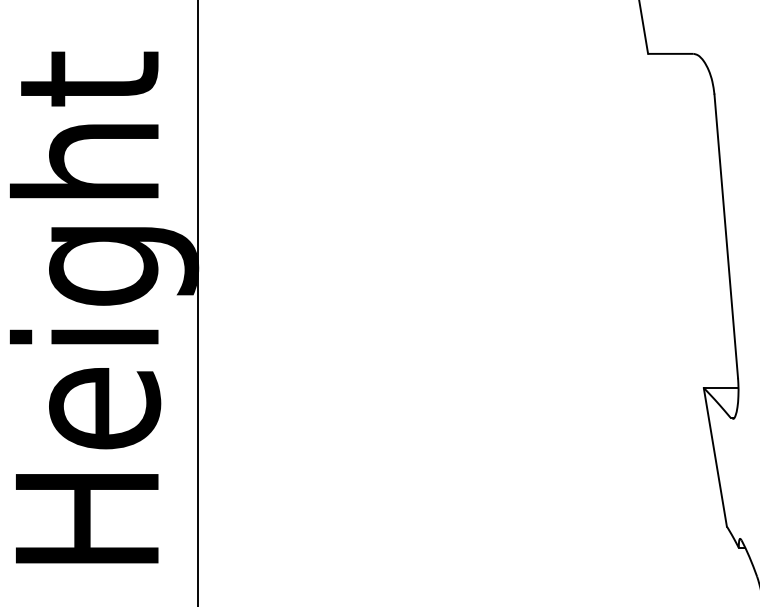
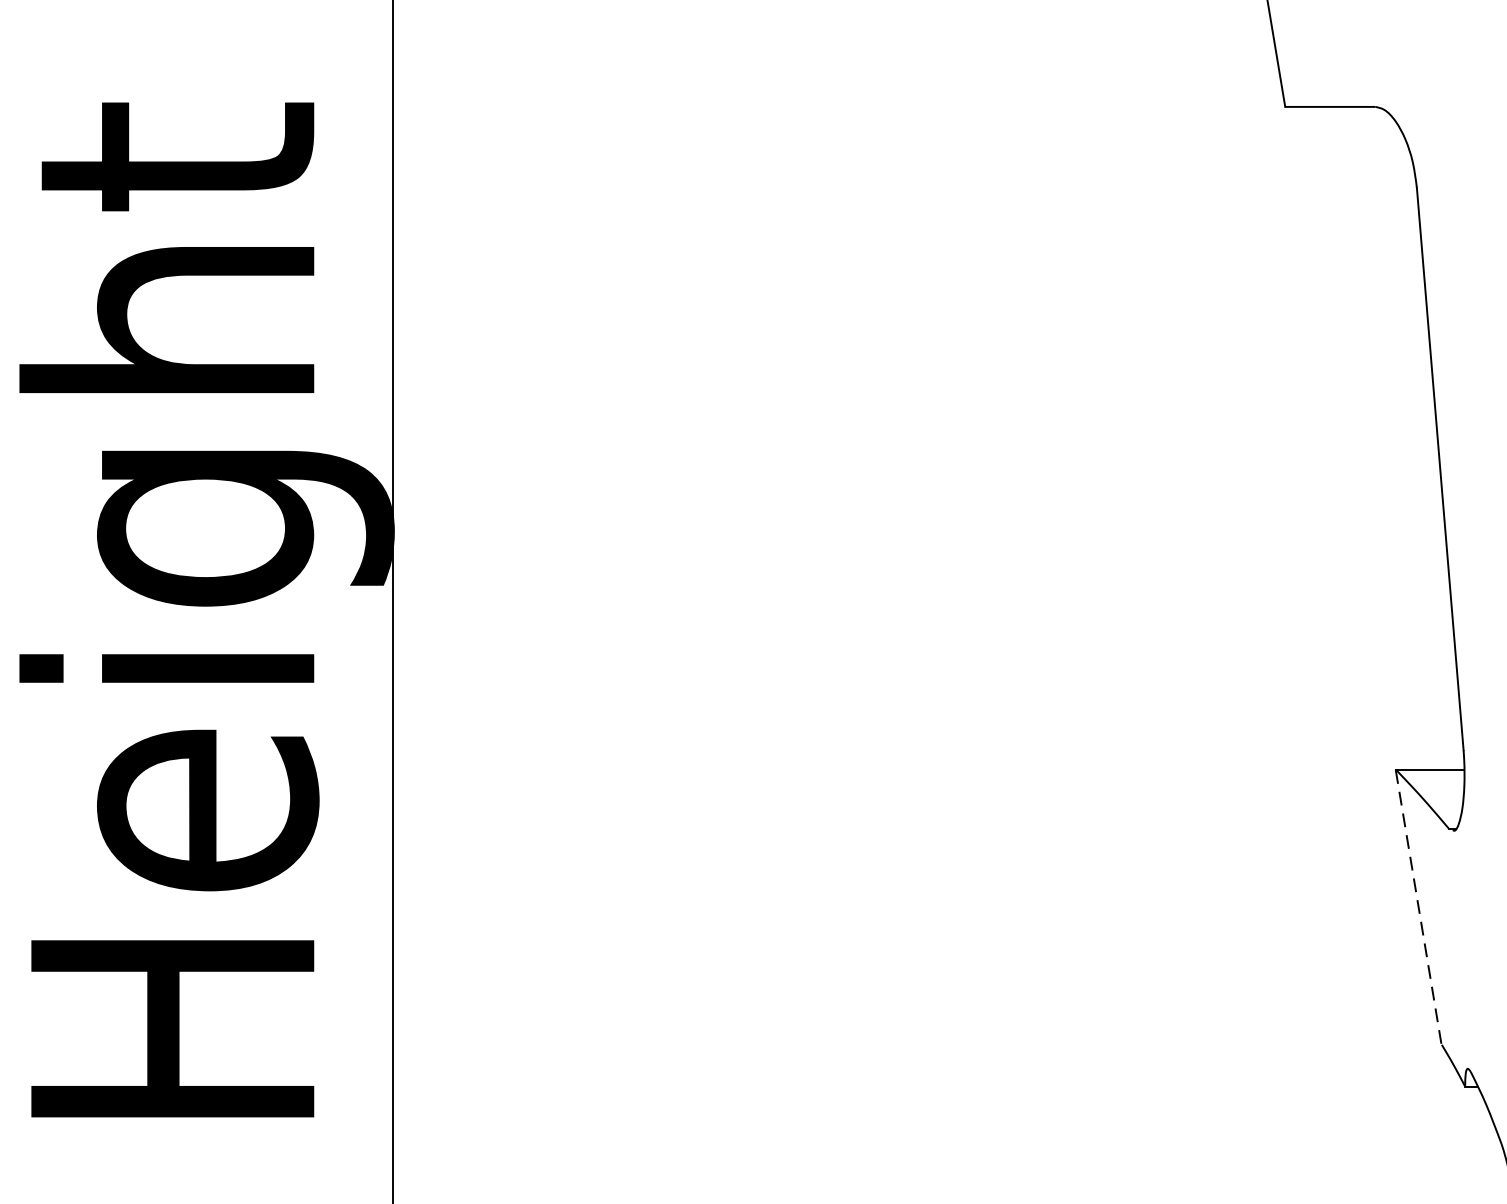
line: (715, 458) -> (1418, 909), solid -> dashed

